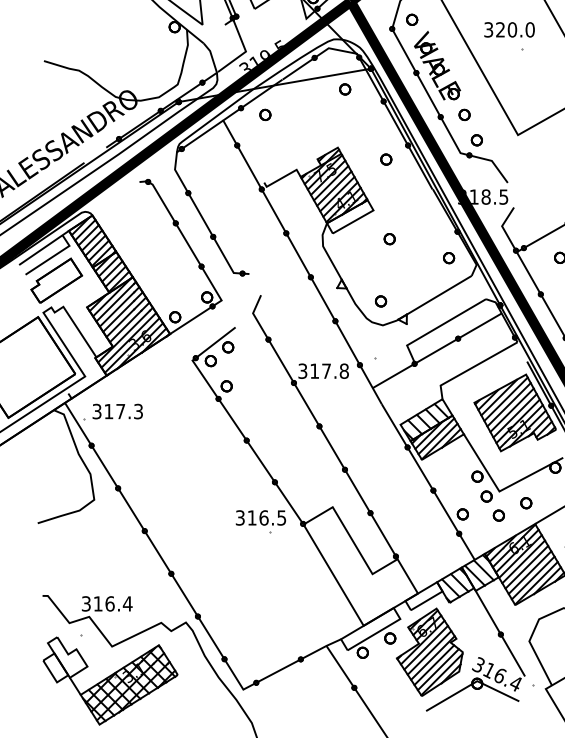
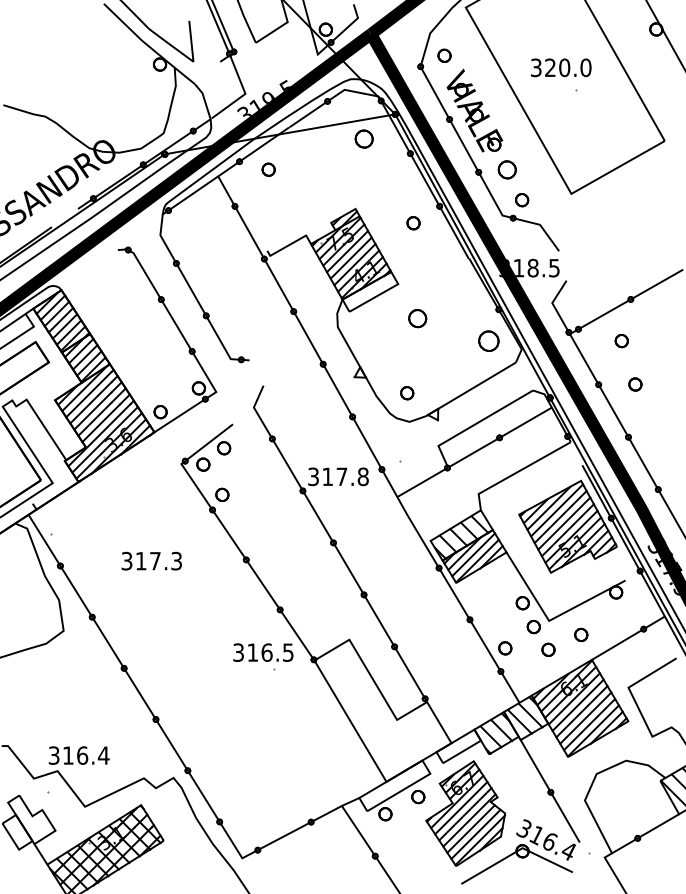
part: (345, 89) -> (364, 139), size x1.4
part: (464, 114) -> (507, 169), size x1.4
part: (389, 239) -> (417, 318), size x1.4
part: (448, 258) -> (488, 341), size x1.6
text: (117, 411) -> (151, 560), moved

